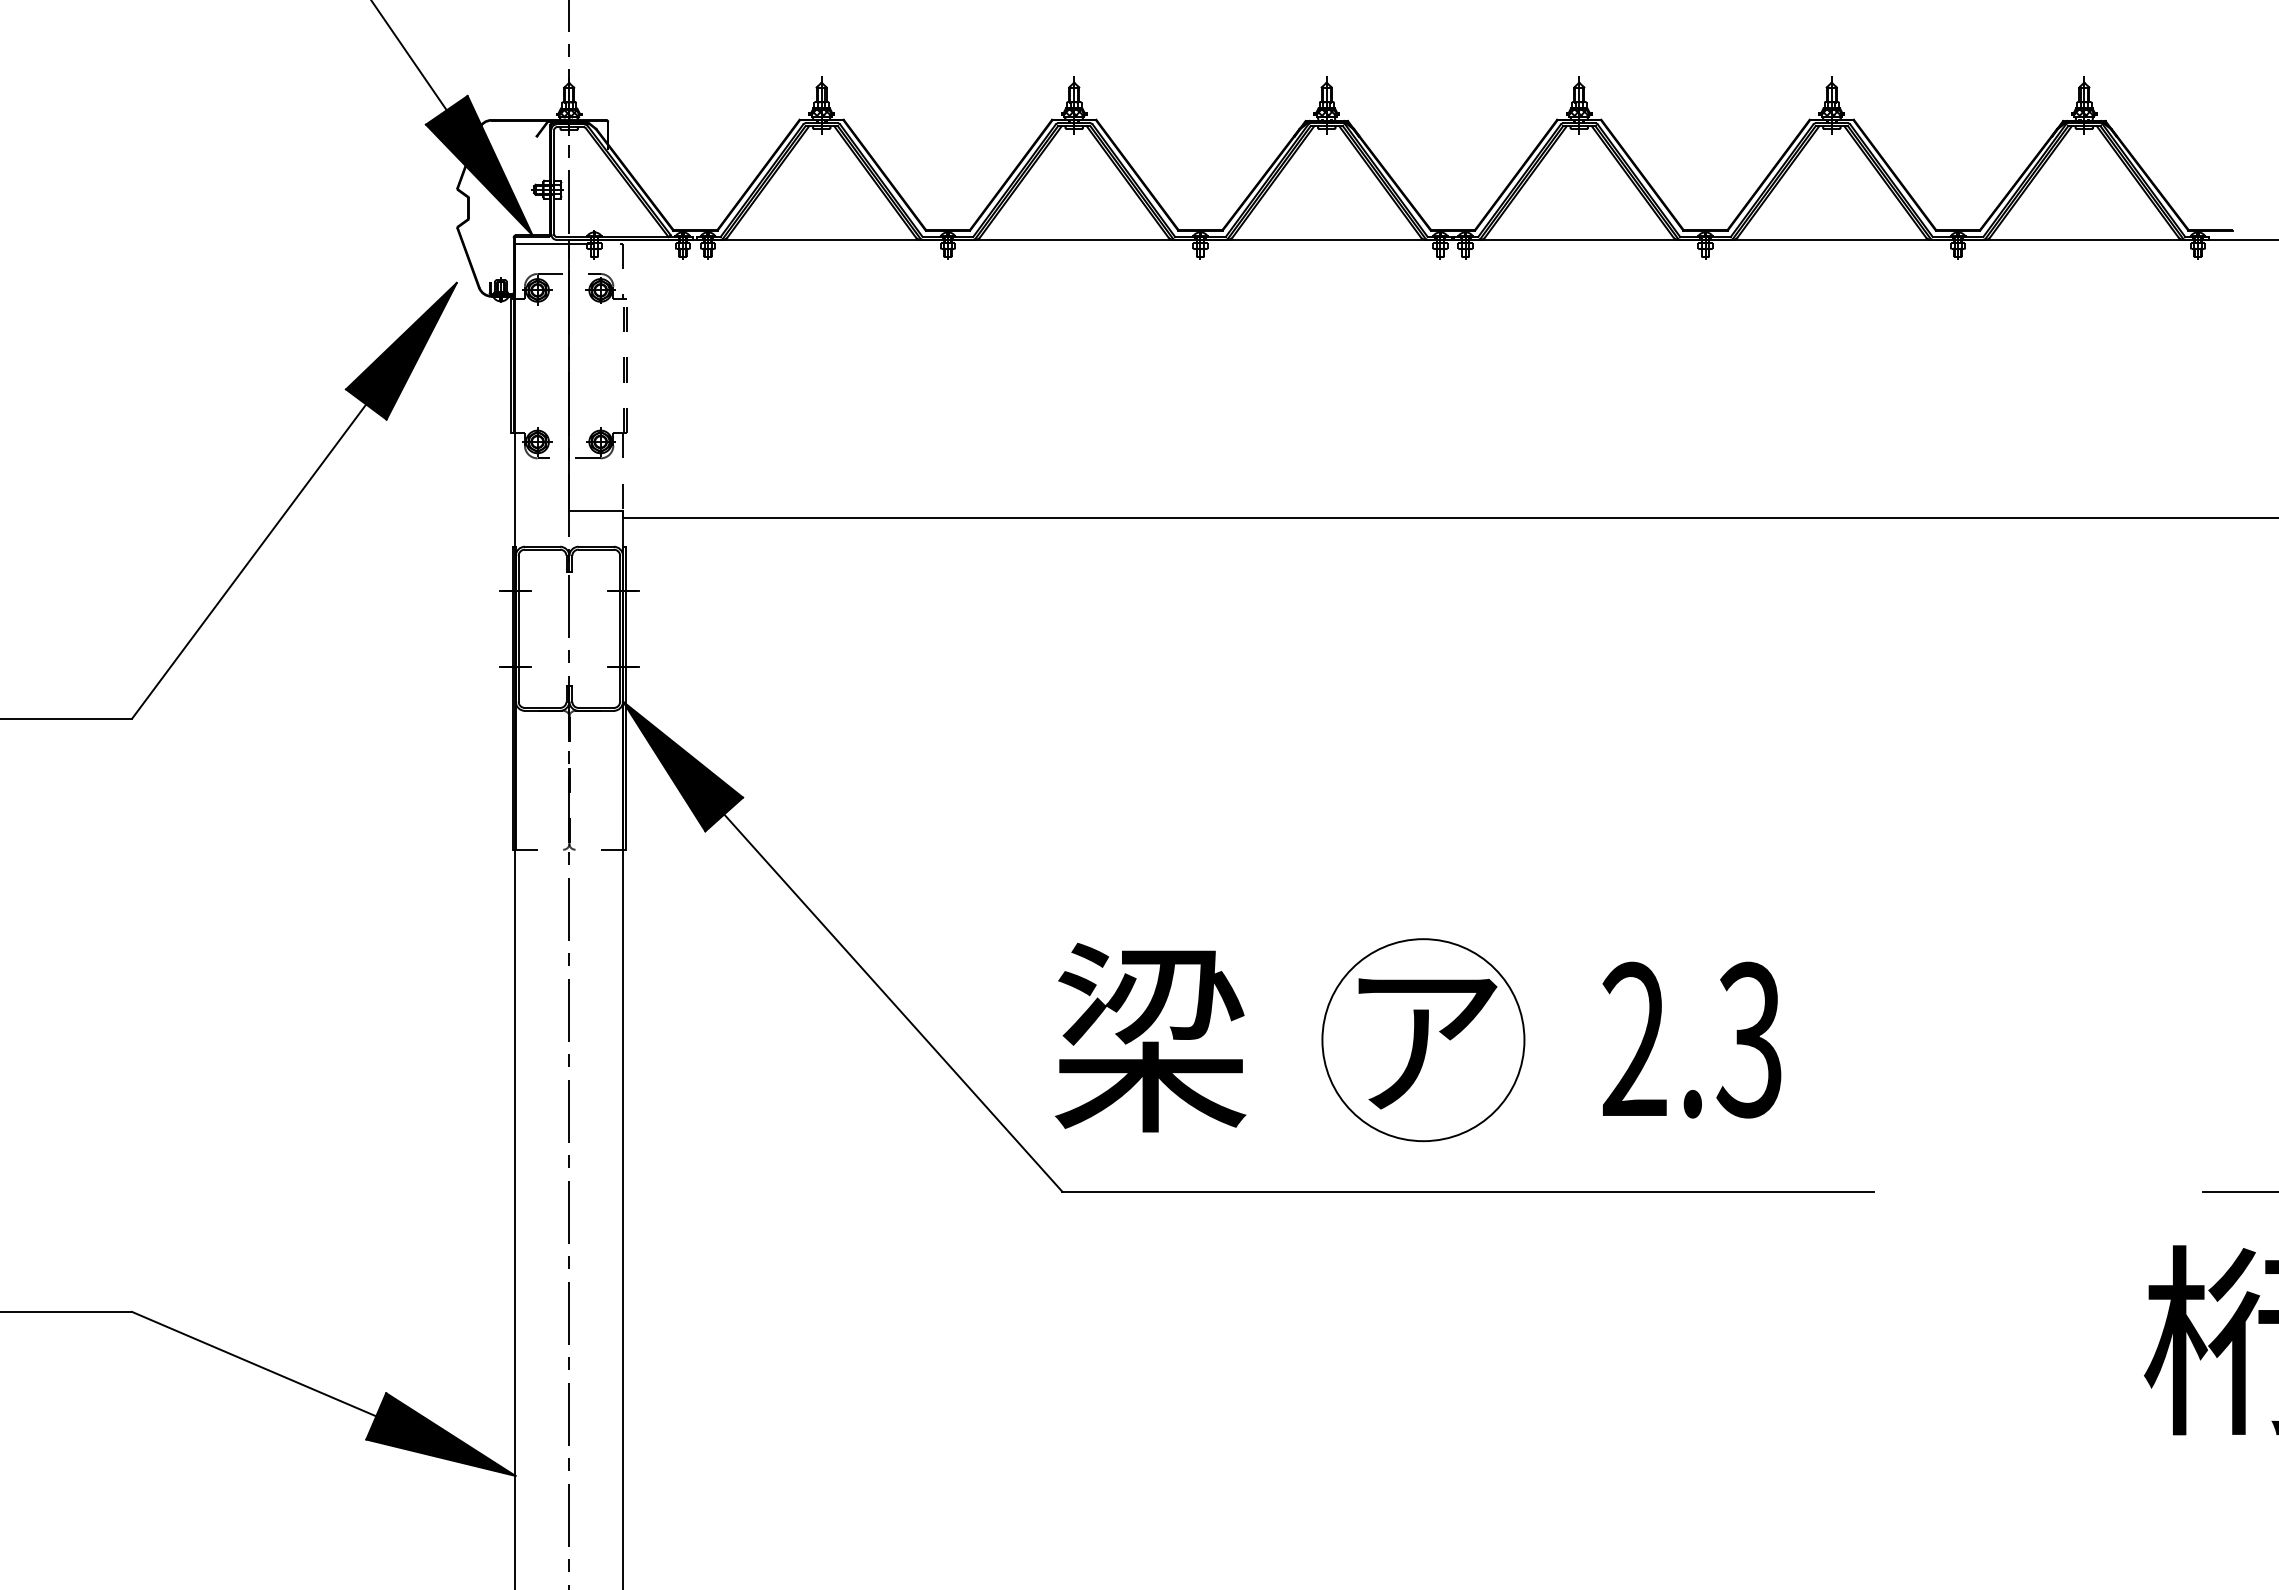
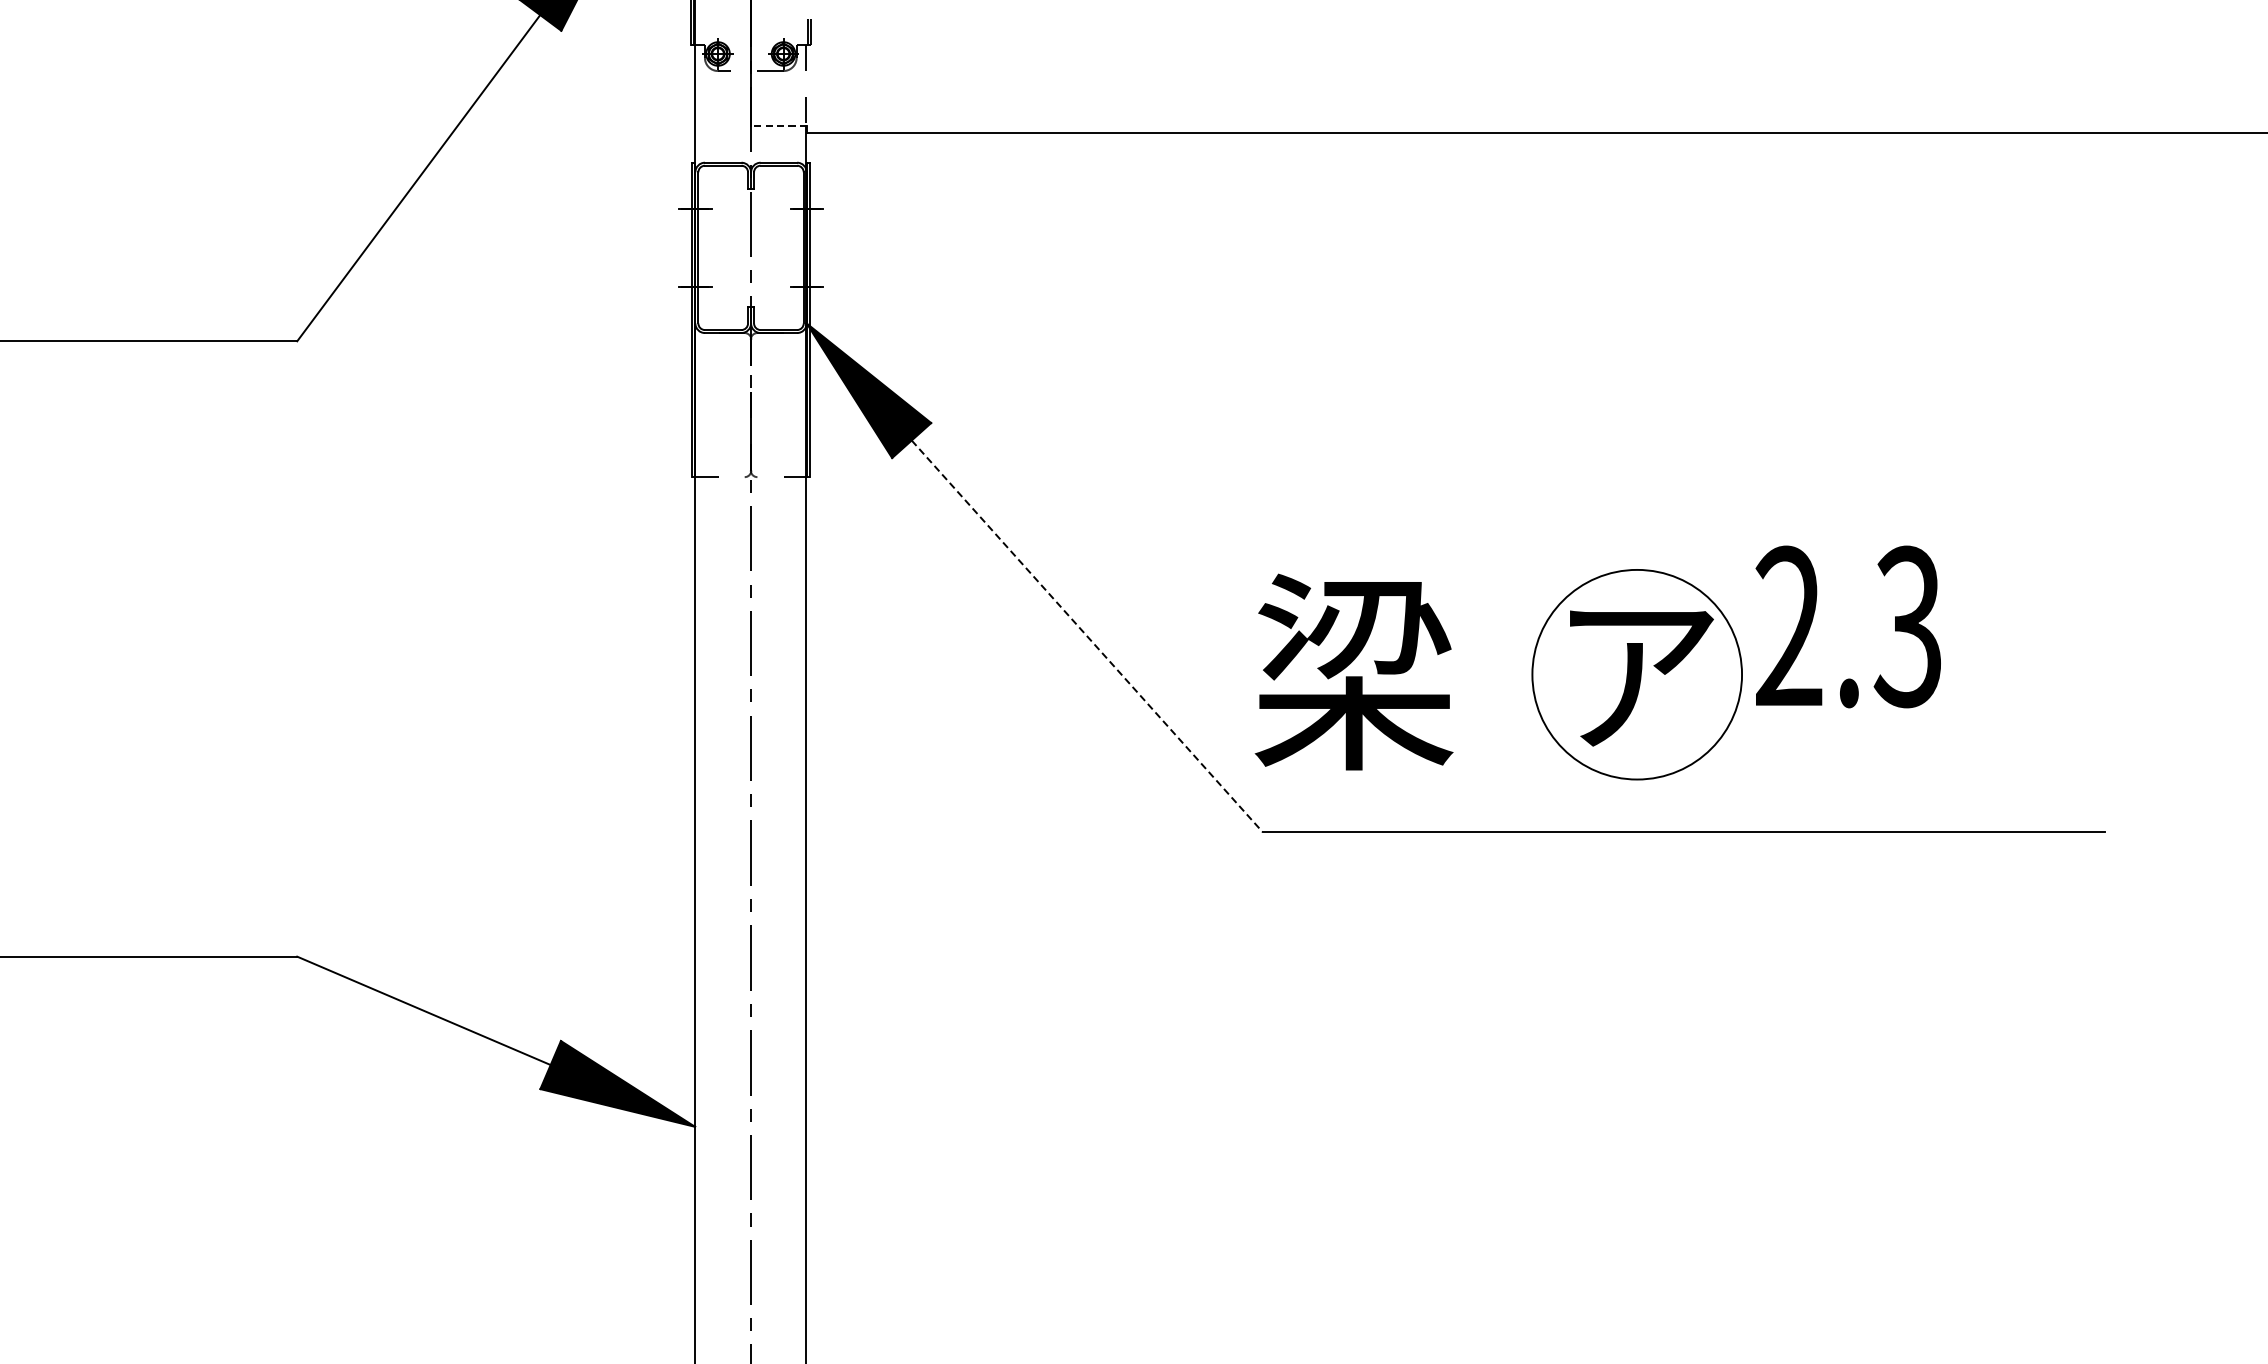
line: (595, 511) -> (778, 126), solid -> dashed
line: (893, 1003) -> (1087, 636), solid -> dashed
text: (1691, 1039) -> (1847, 626), moved

